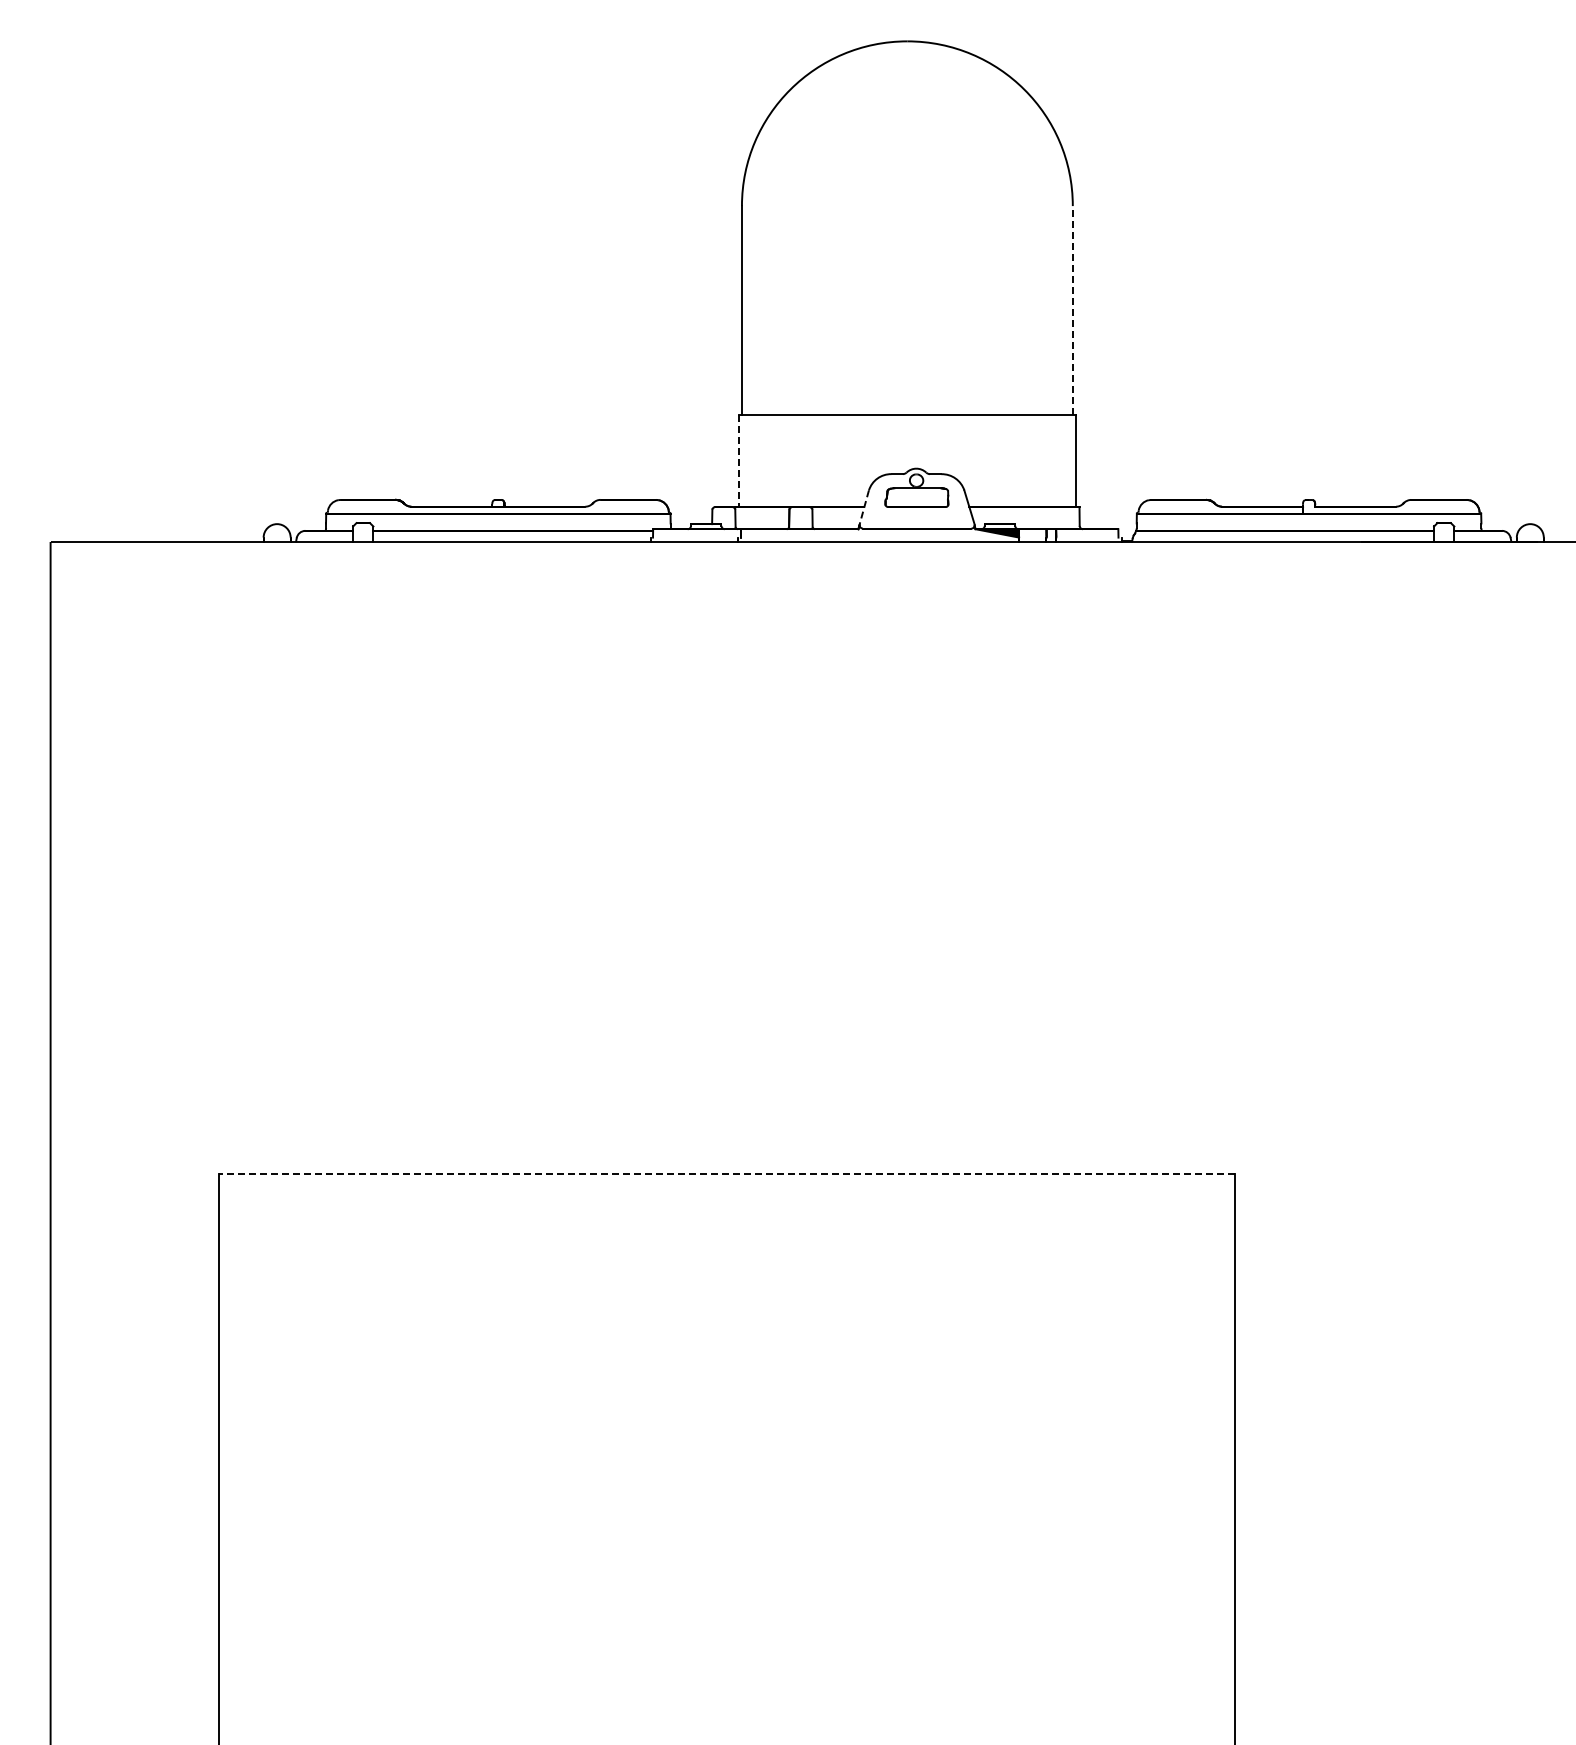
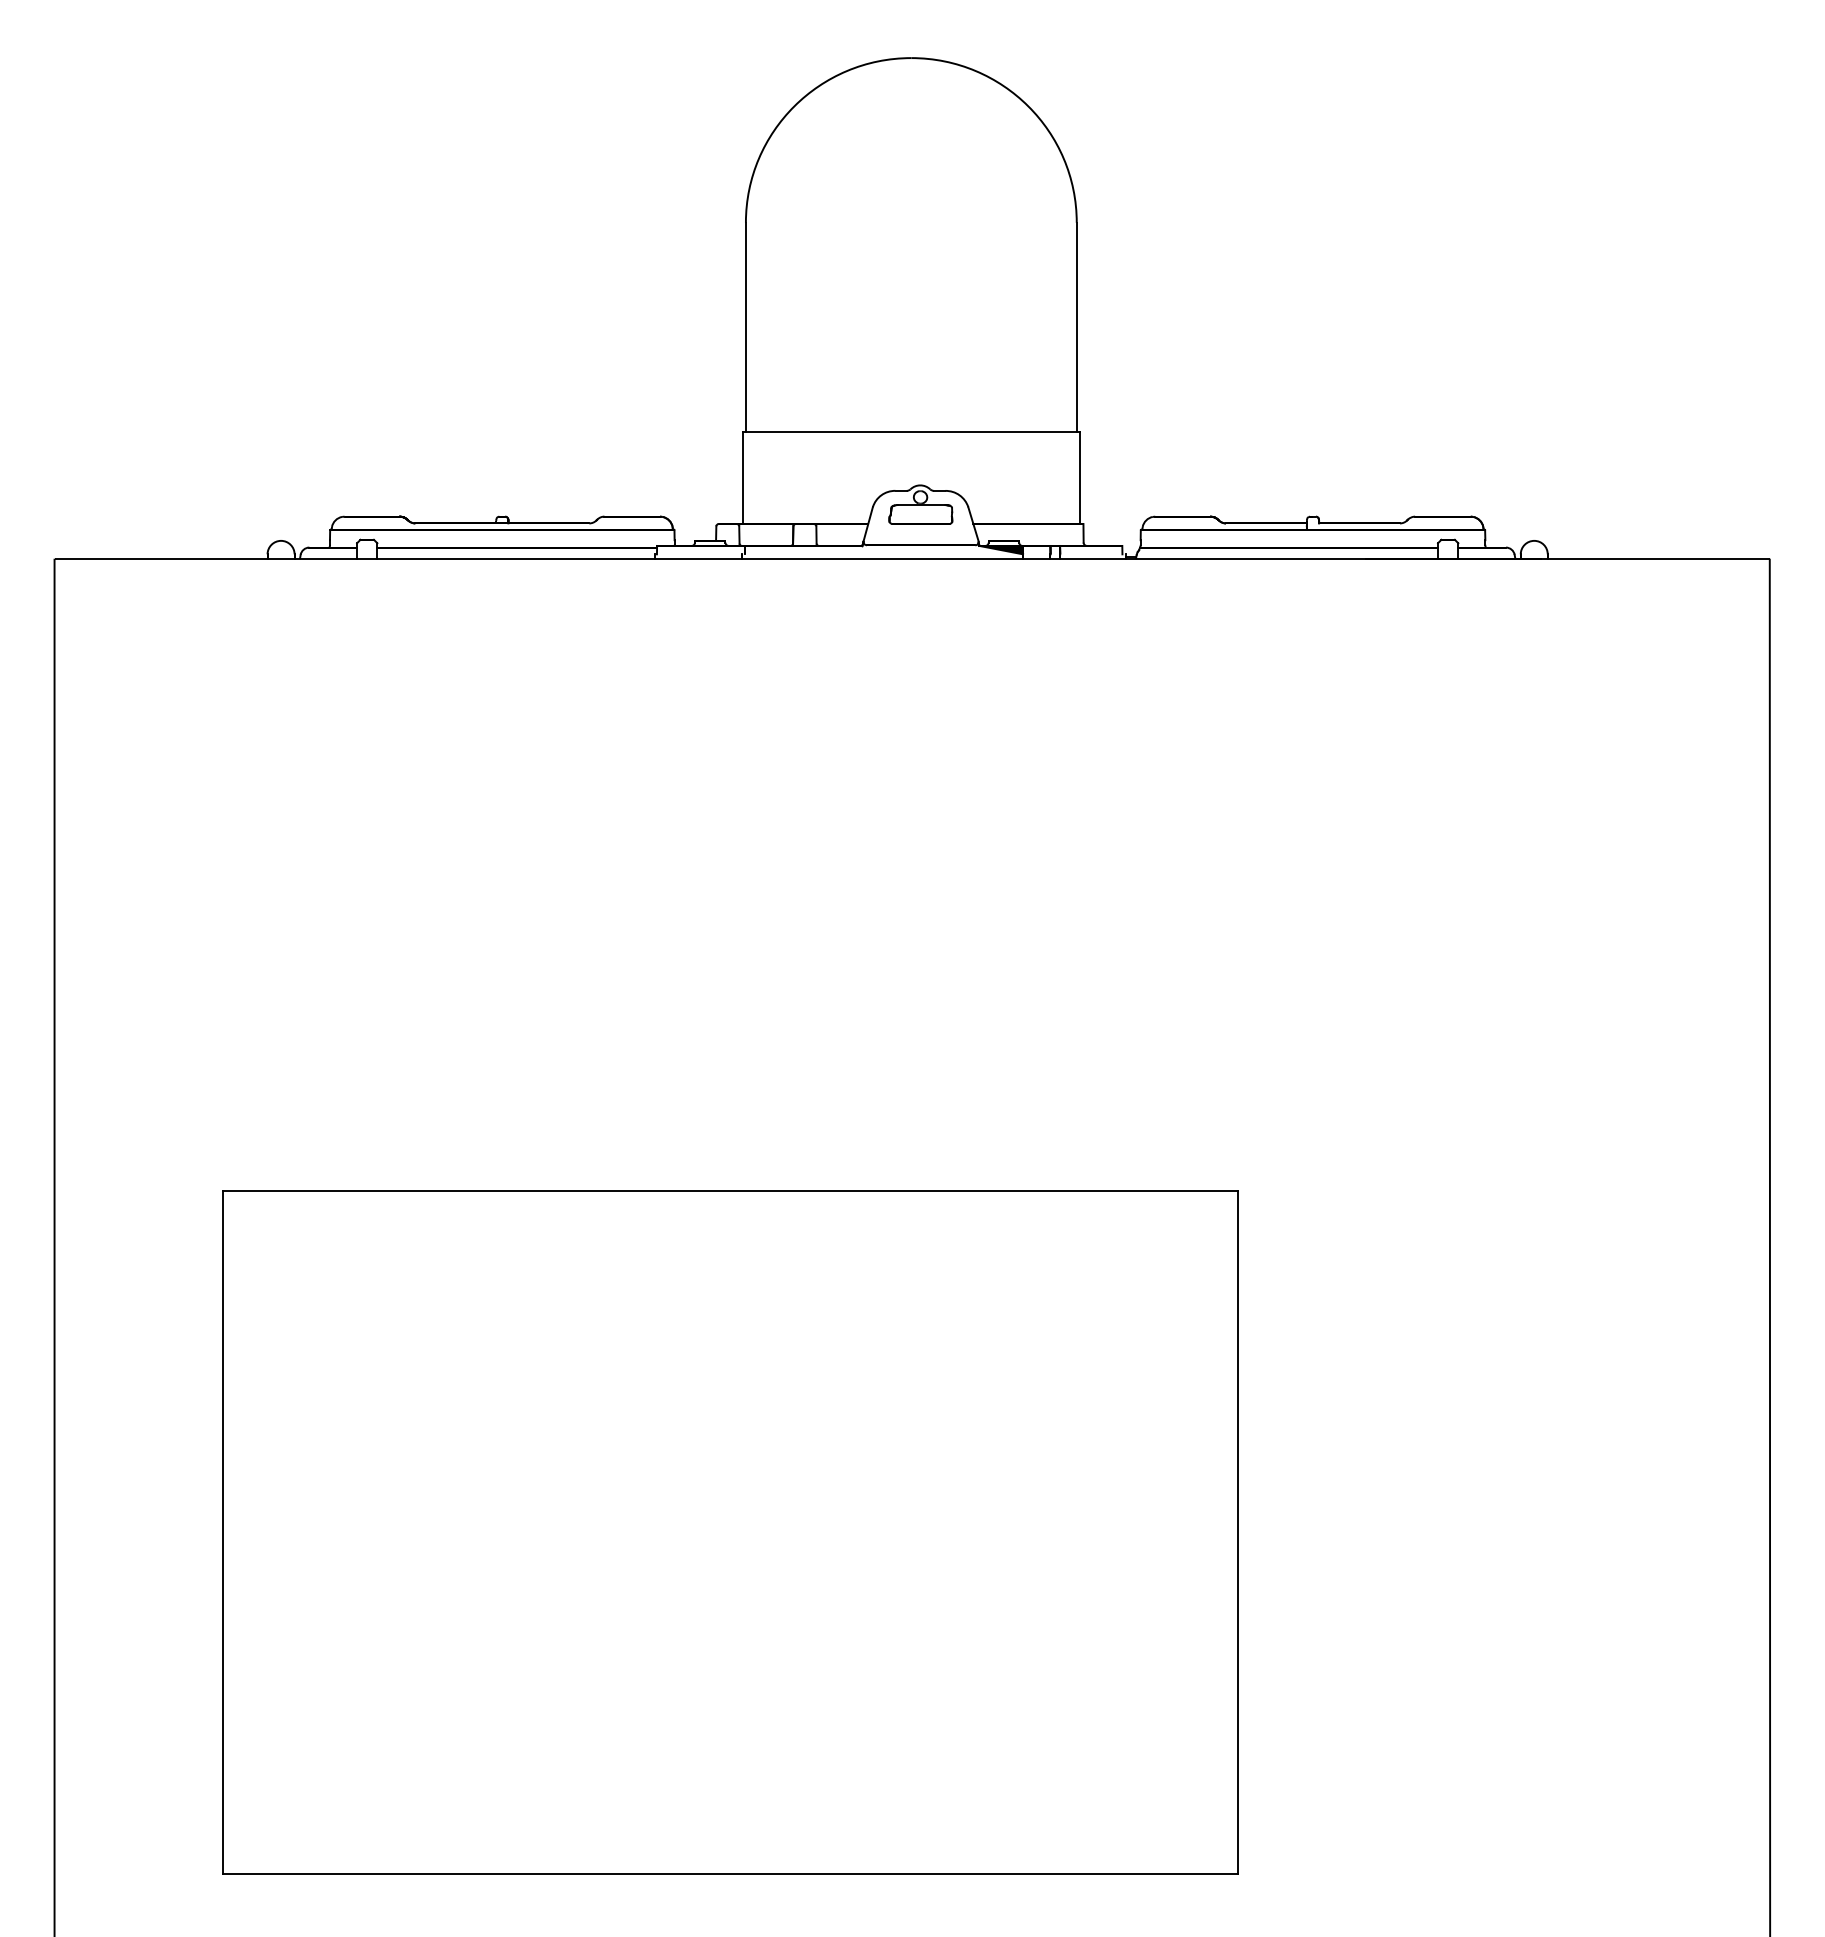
line: (1072, 309) -> (1076, 326), dashed -> solid
line: (738, 461) -> (742, 478), dashed -> solid
line: (864, 507) -> (868, 524), dashed -> solid
line: (726, 1174) -> (730, 1191), dashed -> solid

